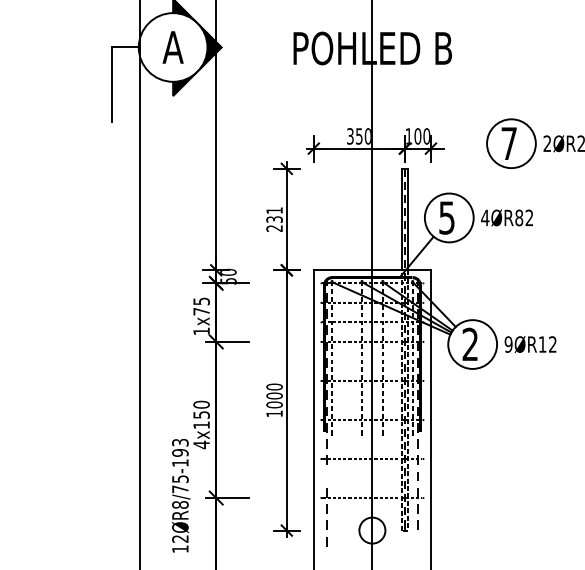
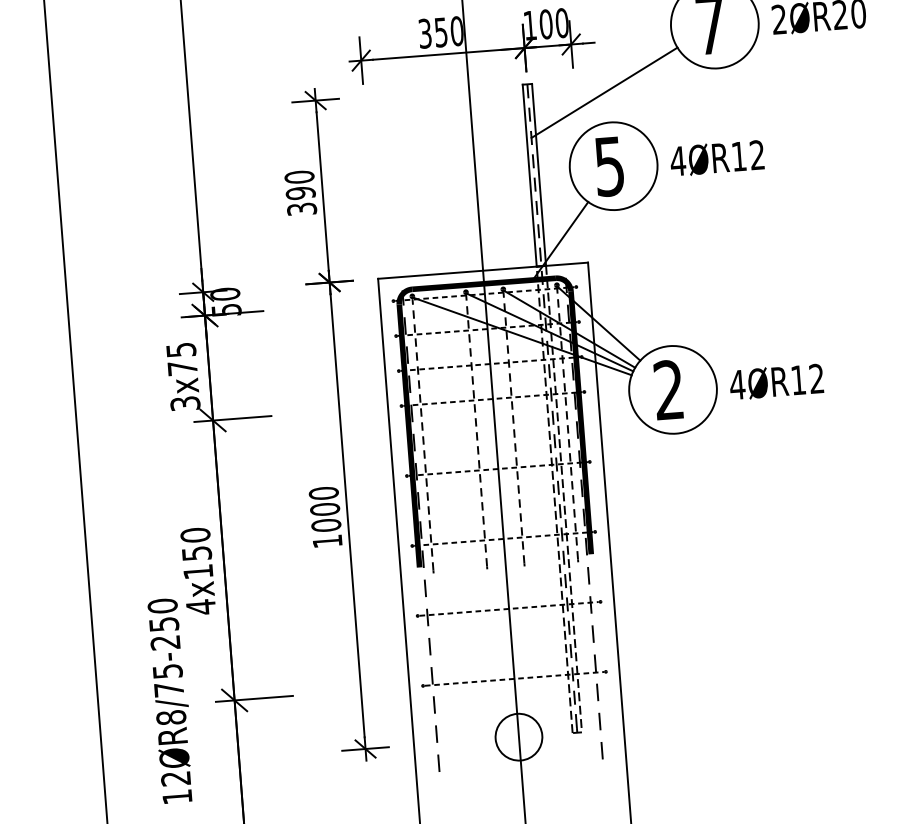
line: (446, 176) -> (602, 92), added
text: (519, 217) -> (739, 155), 4ØR82 -> 4ØR12
text: (274, 219) -> (300, 193), 231 -> 390
text: (201, 331) -> (185, 403), 1x75 -> 3x75
text: (508, 344) -> (737, 384), 9ØR12 -> 4ØR12
text: (180, 452) -> (164, 623), 12ØR8/75-193 -> 12ØR8/75-250
line: (326, 476) -> (429, 646), added
line: (417, 541) -> (601, 750), added

